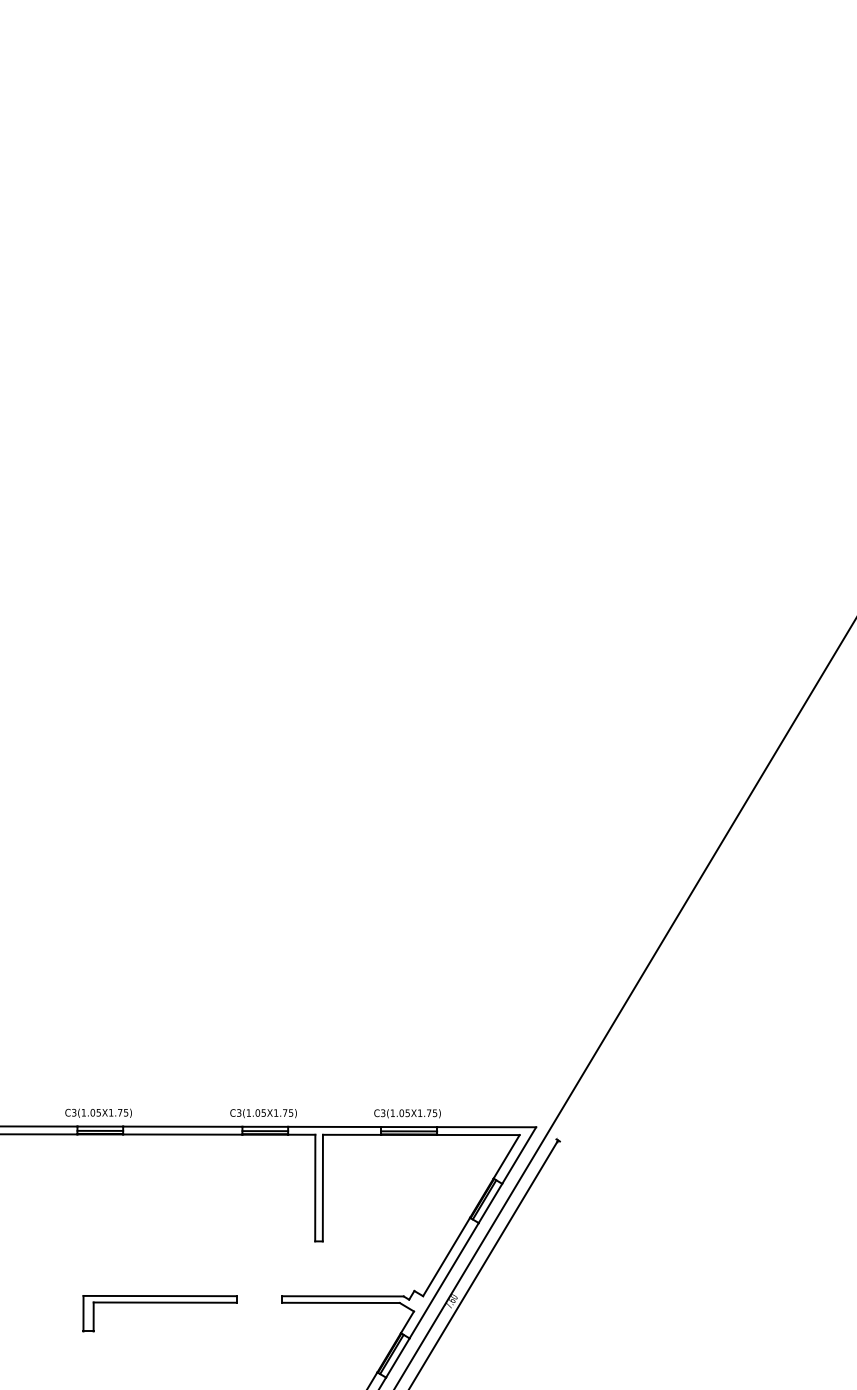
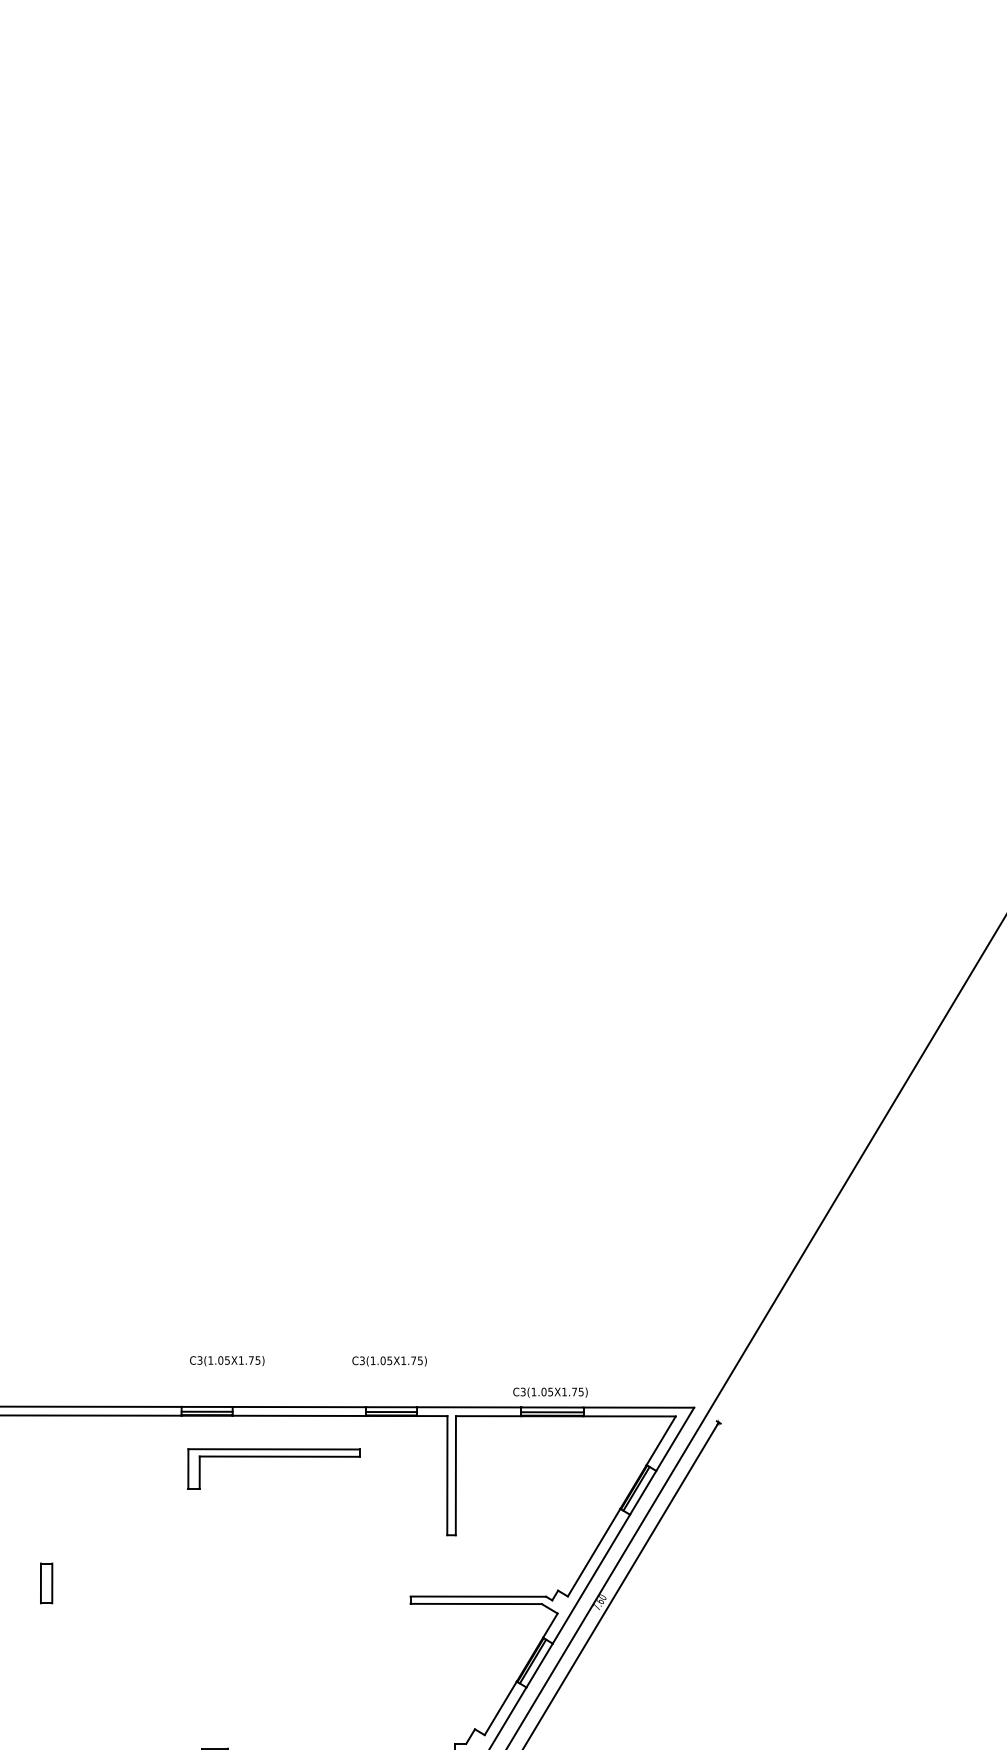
text: (98, 1113) -> (227, 1361), moved
text: (263, 1113) -> (389, 1361), moved
part: (159, 1303) -> (273, 1457), moved

